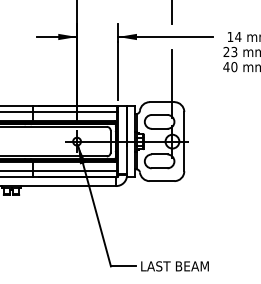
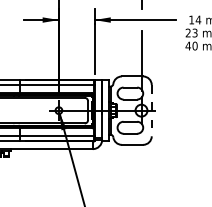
line: (184, 141) -> (151, 110), solid -> dashed

